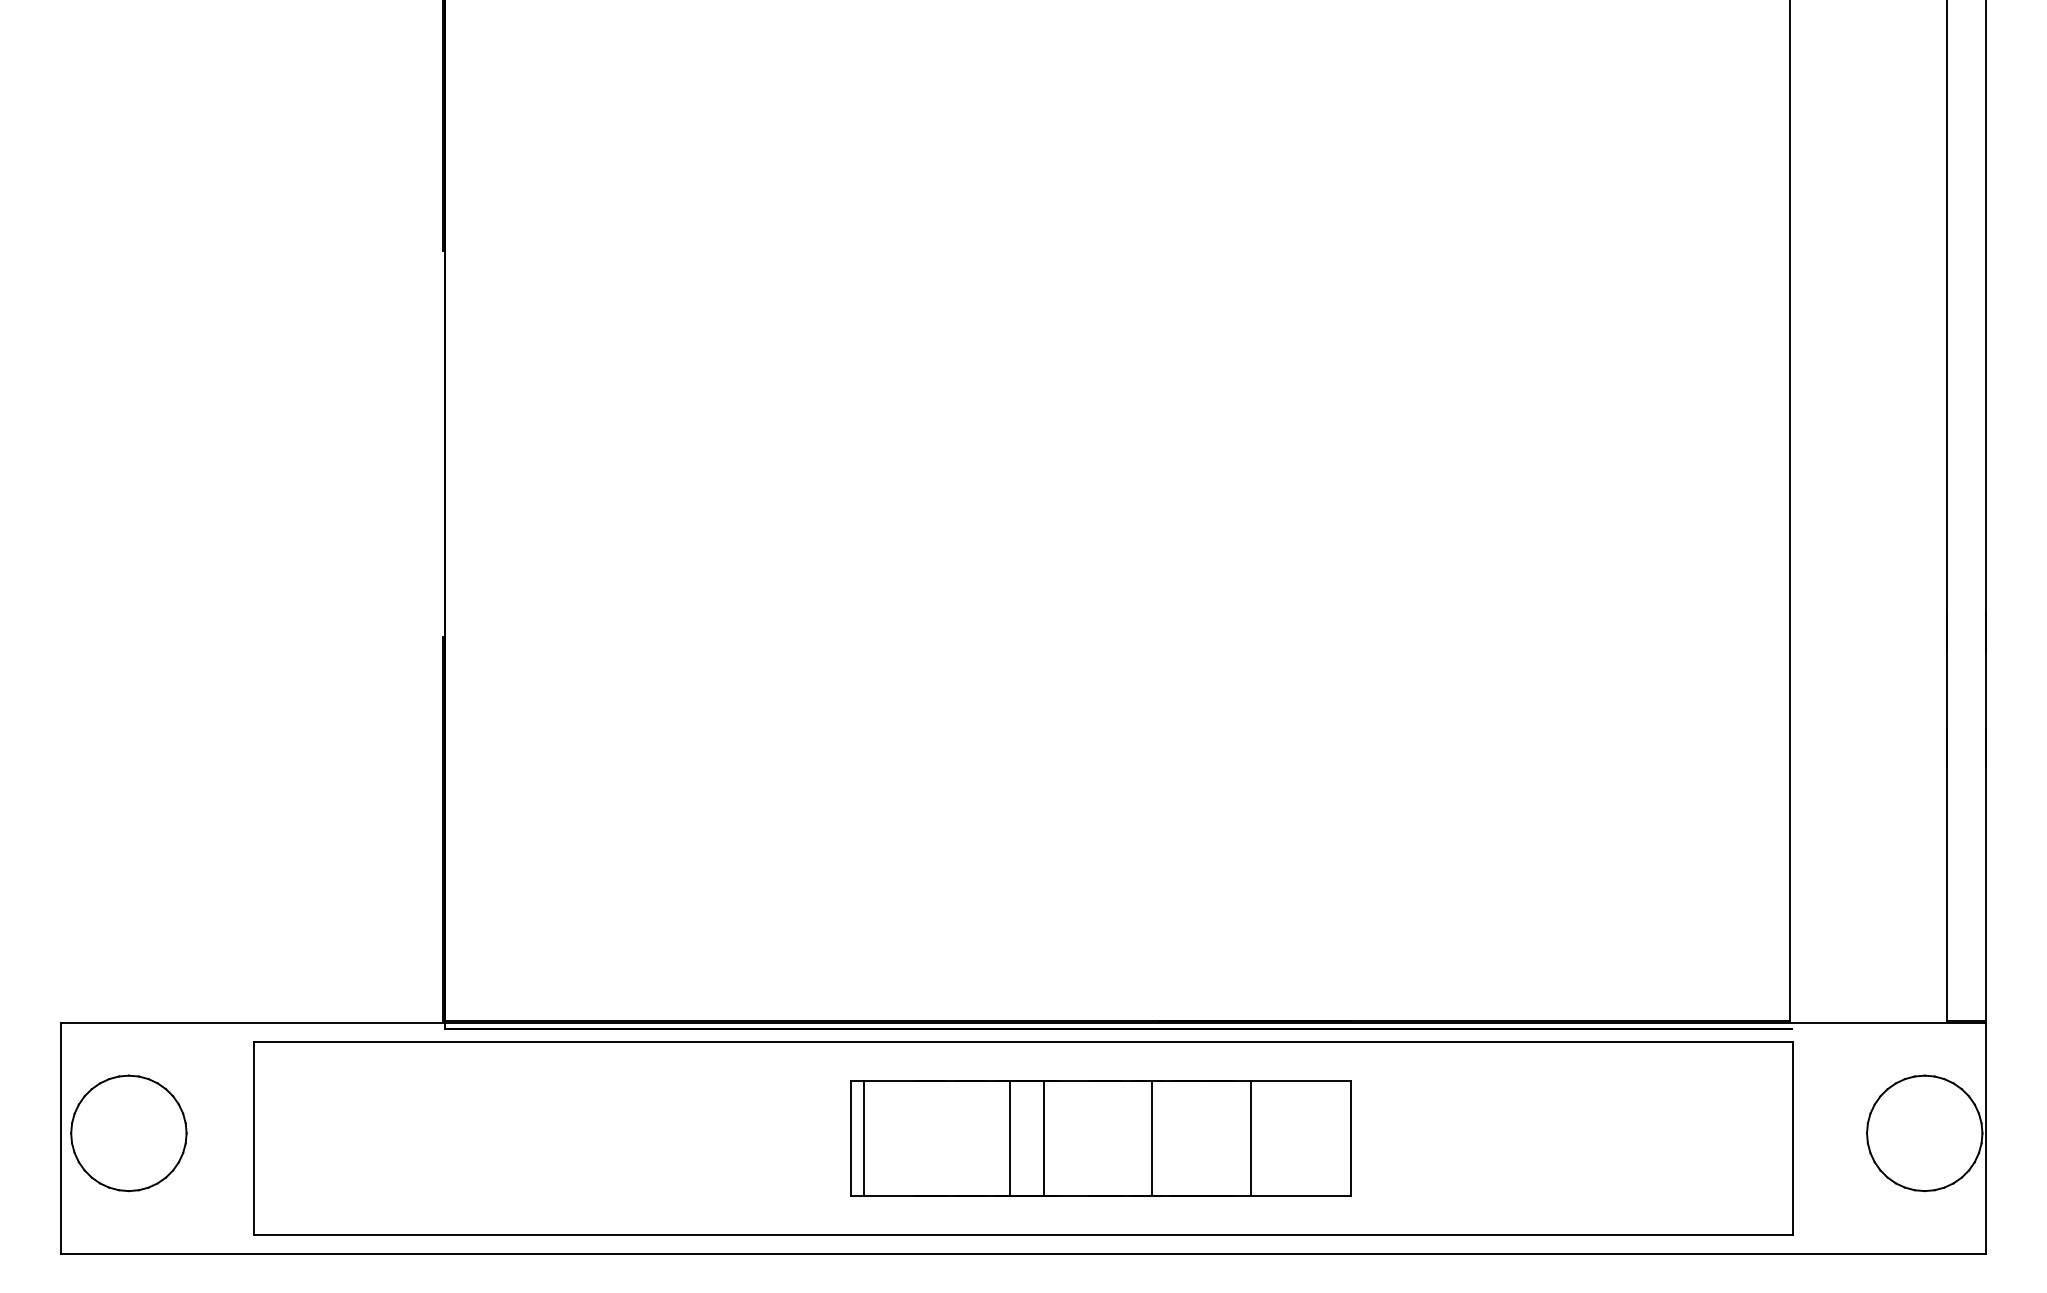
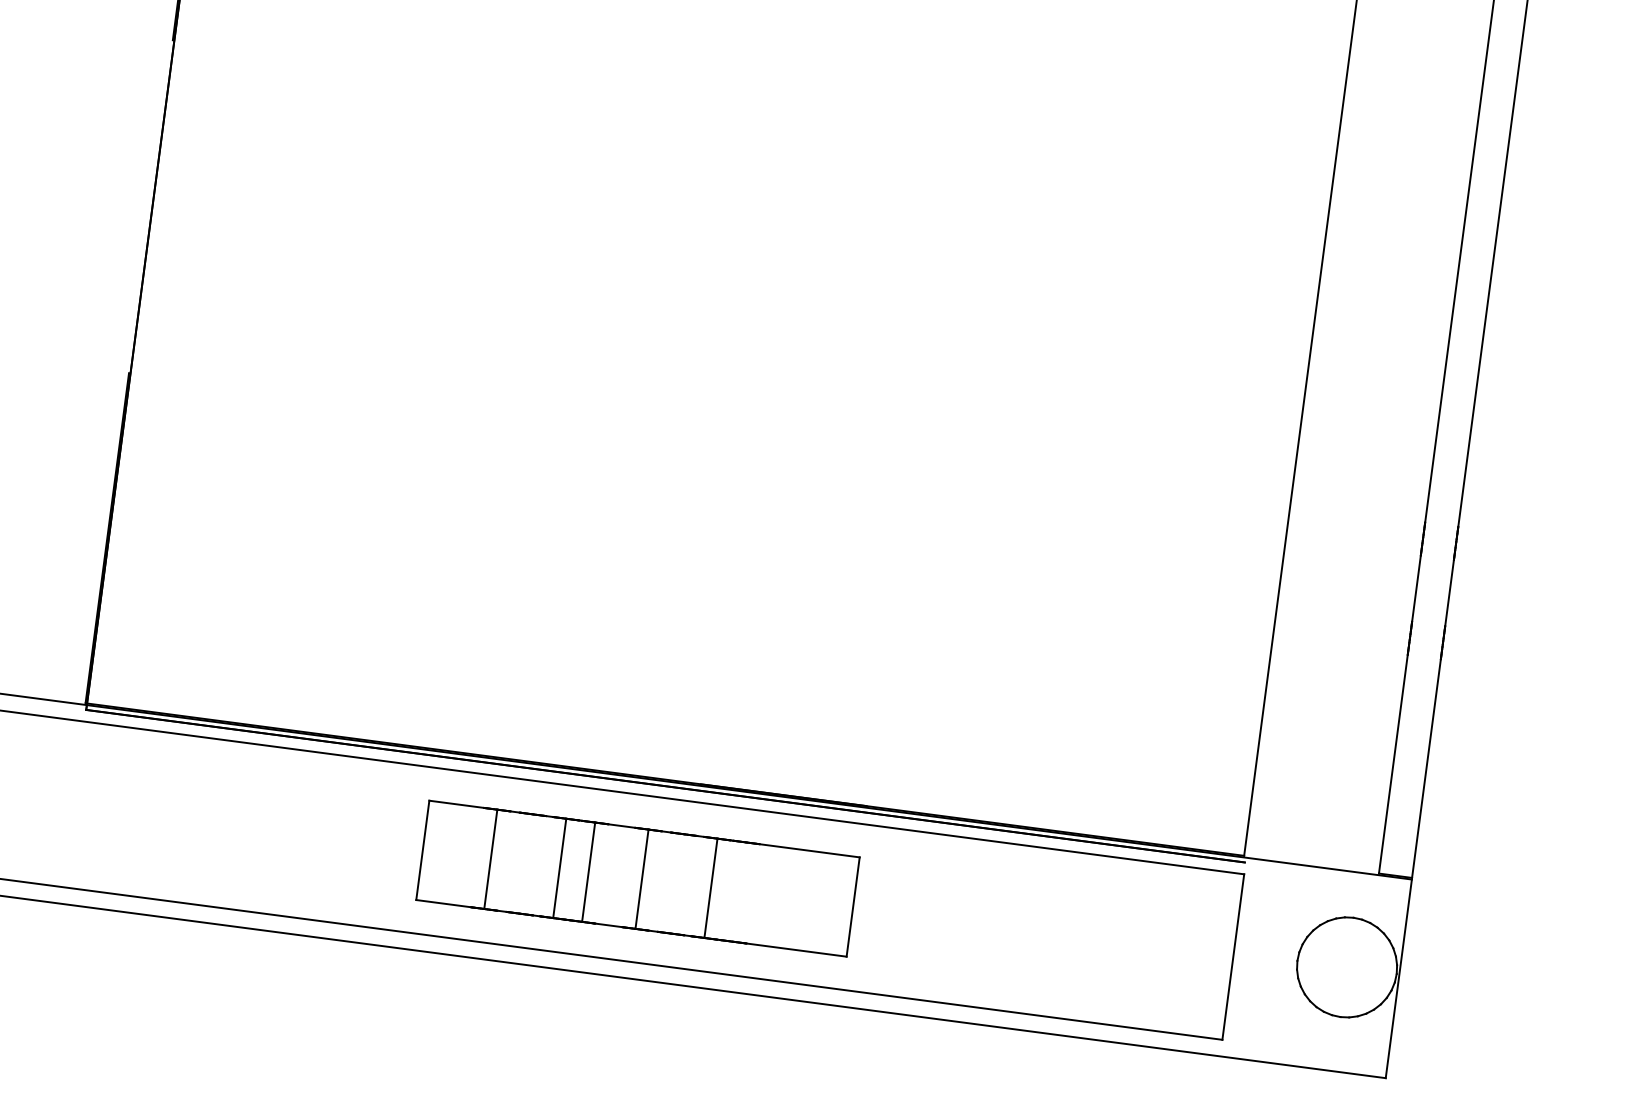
line: (863, 1138) -> (490, 859), moved
line: (1151, 1138) -> (641, 879), moved
line: (1250, 1138) -> (710, 888), moved

